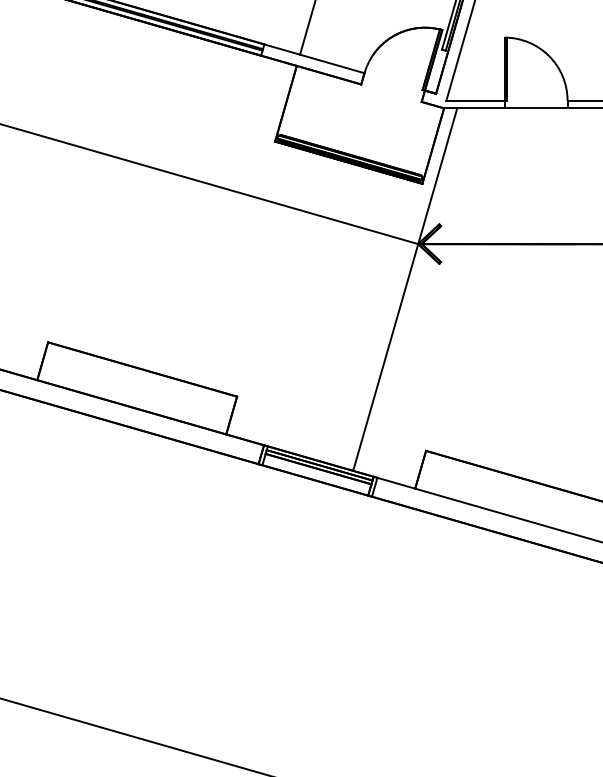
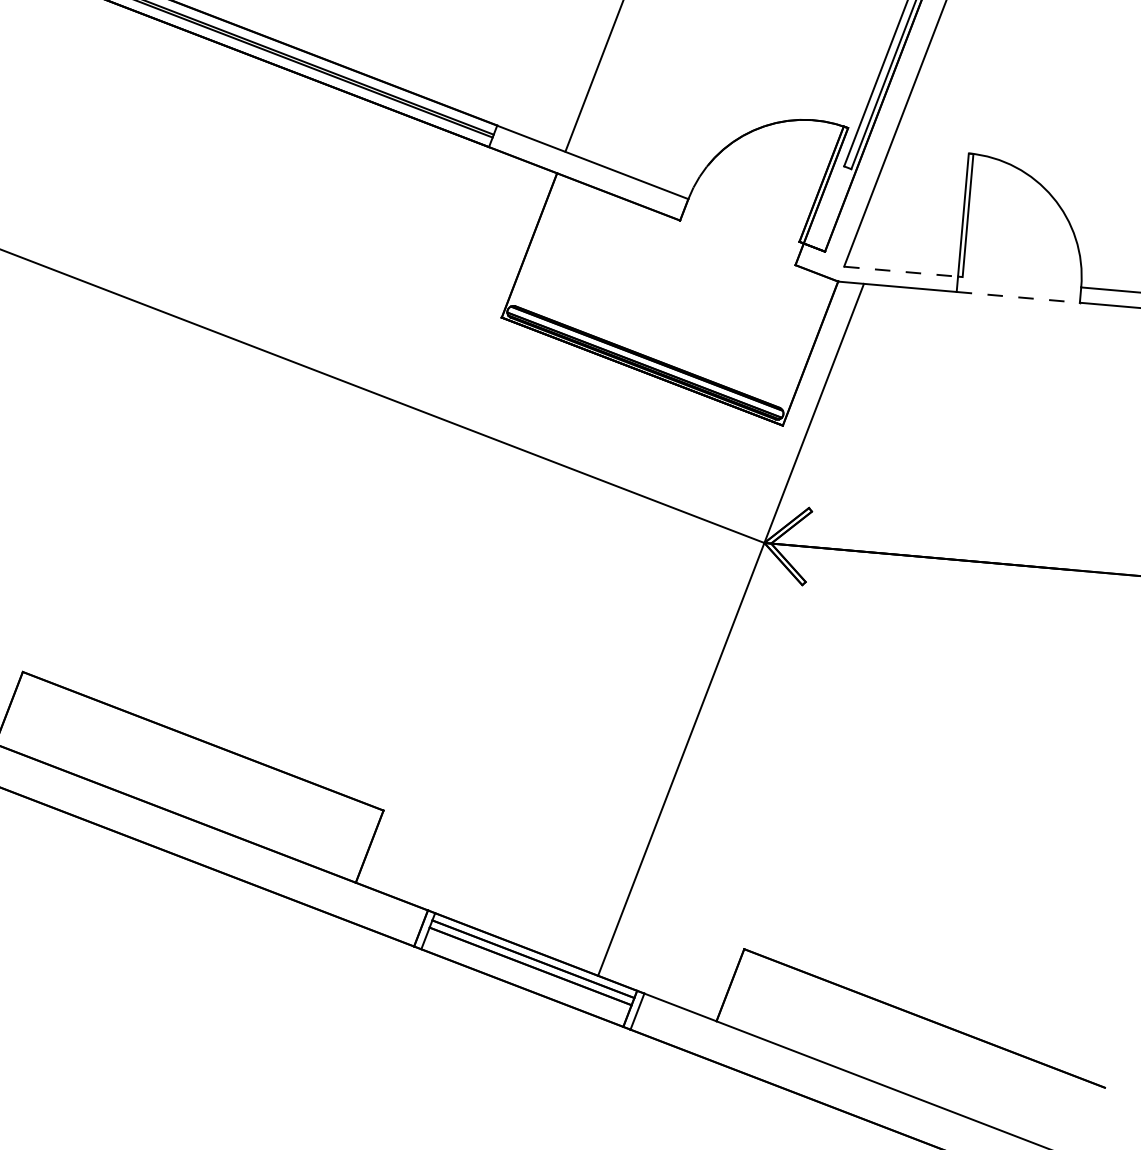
line: (476, 100) -> (903, 271), solid -> dashed
line: (536, 108) -> (1019, 297), solid -> dashed

